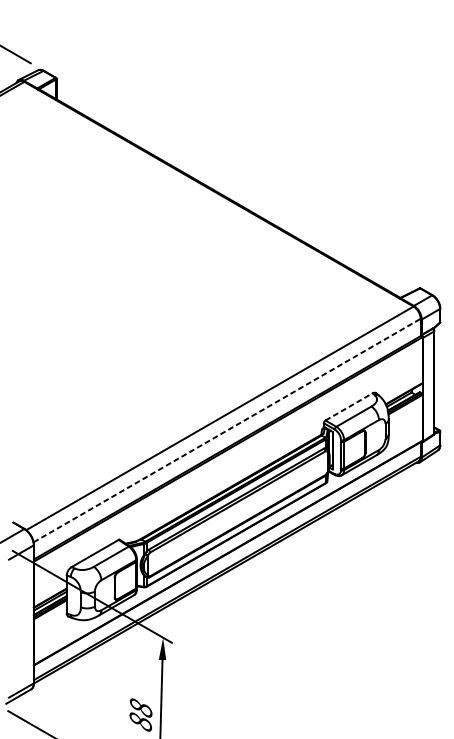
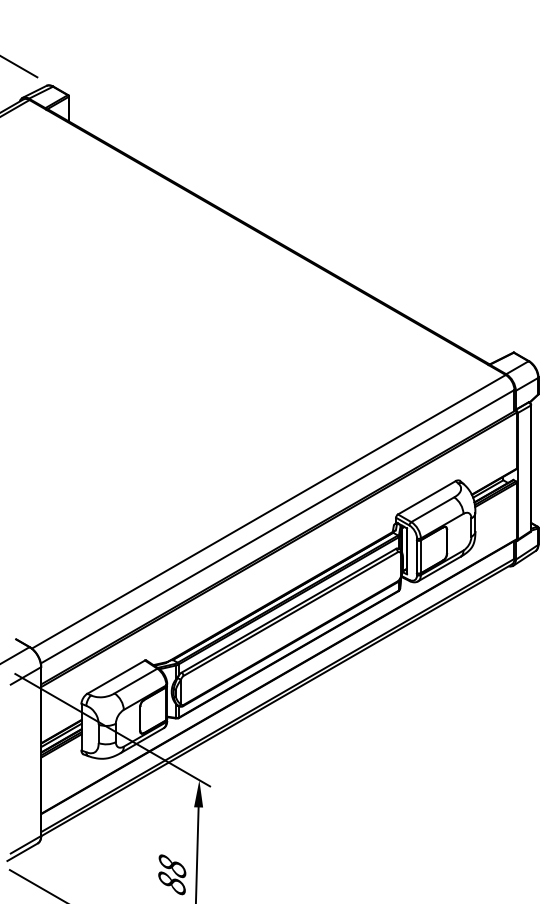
line: (349, 406) -> (427, 497), dashed -> solid
line: (227, 430) -> (278, 526), dashed -> solid

